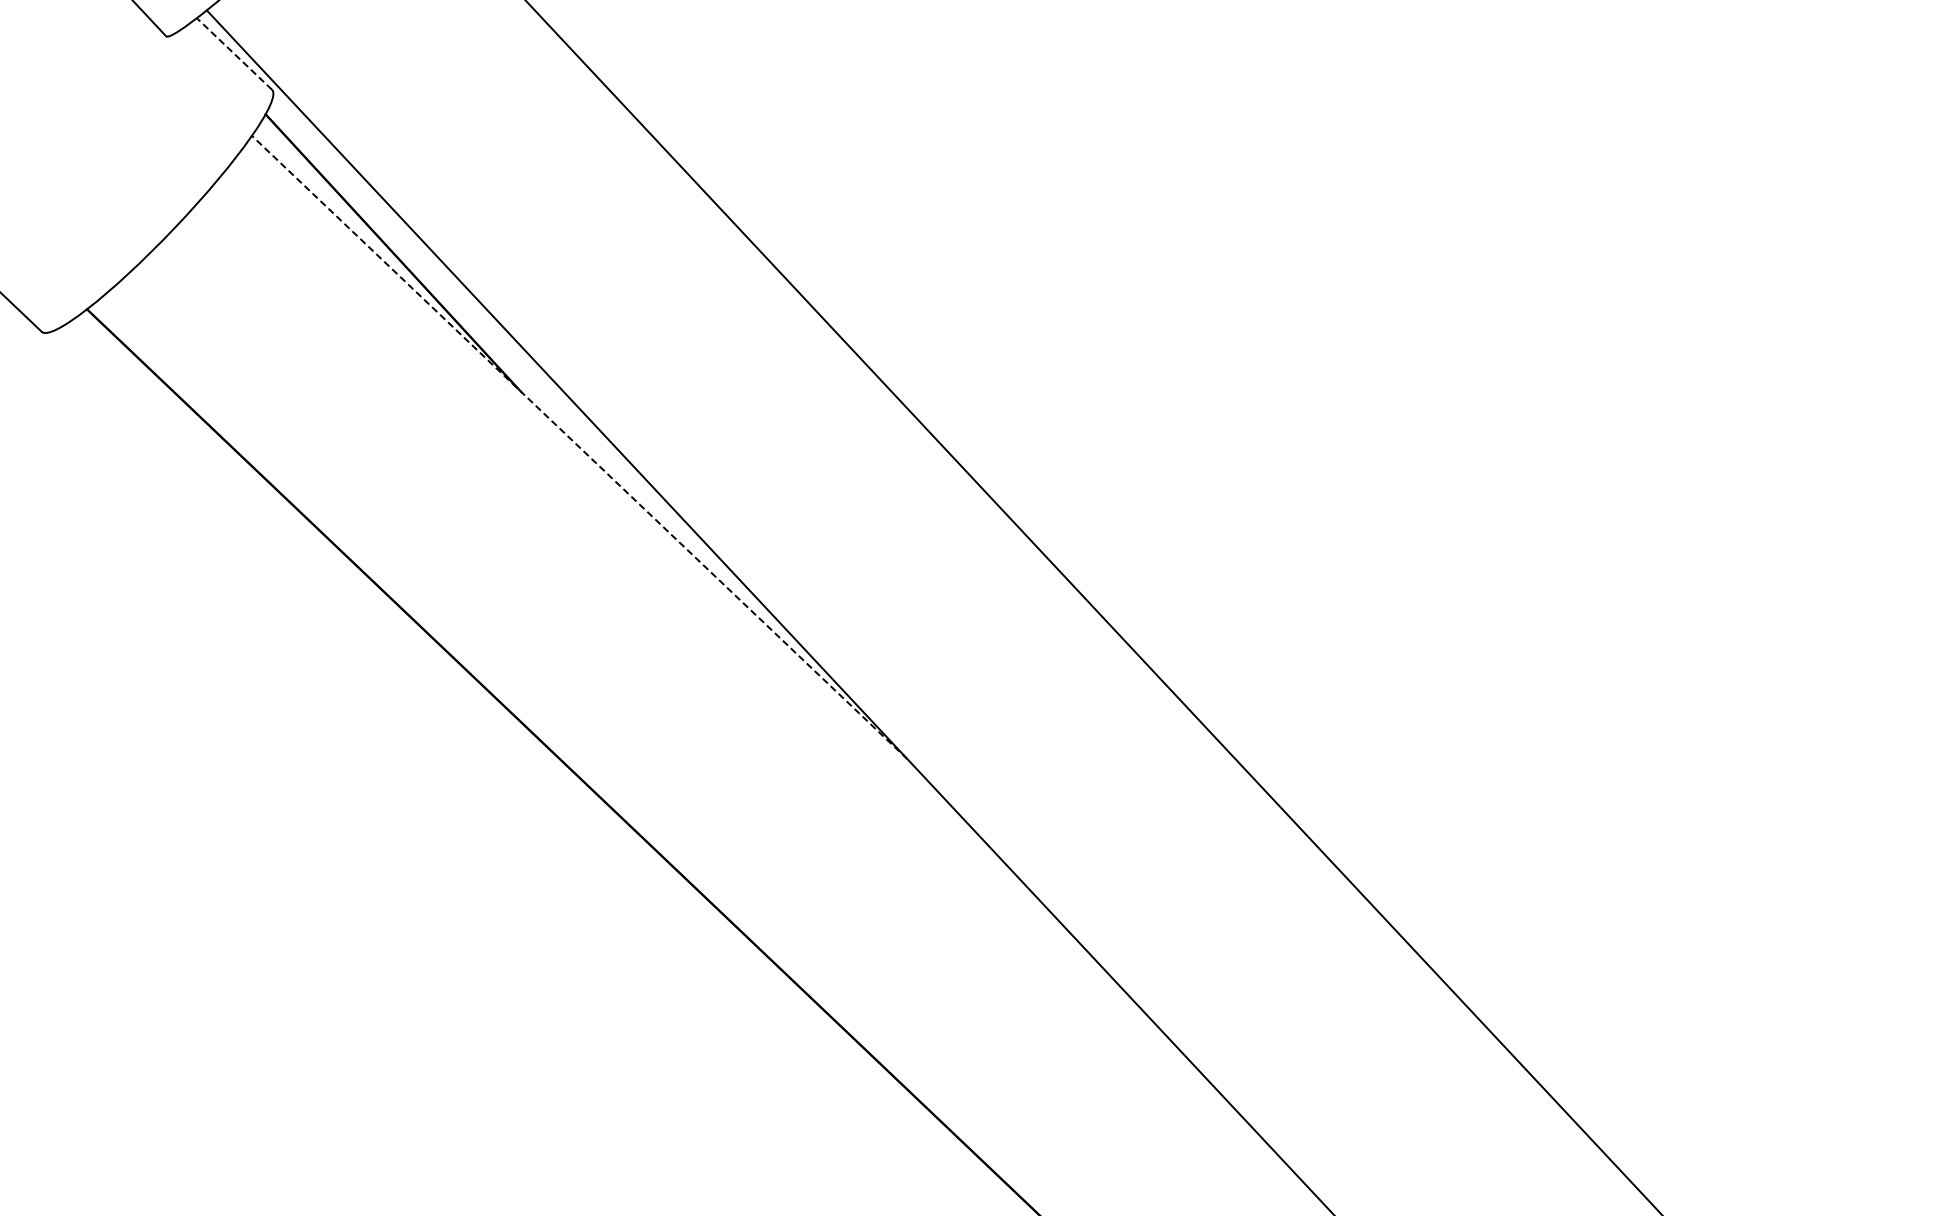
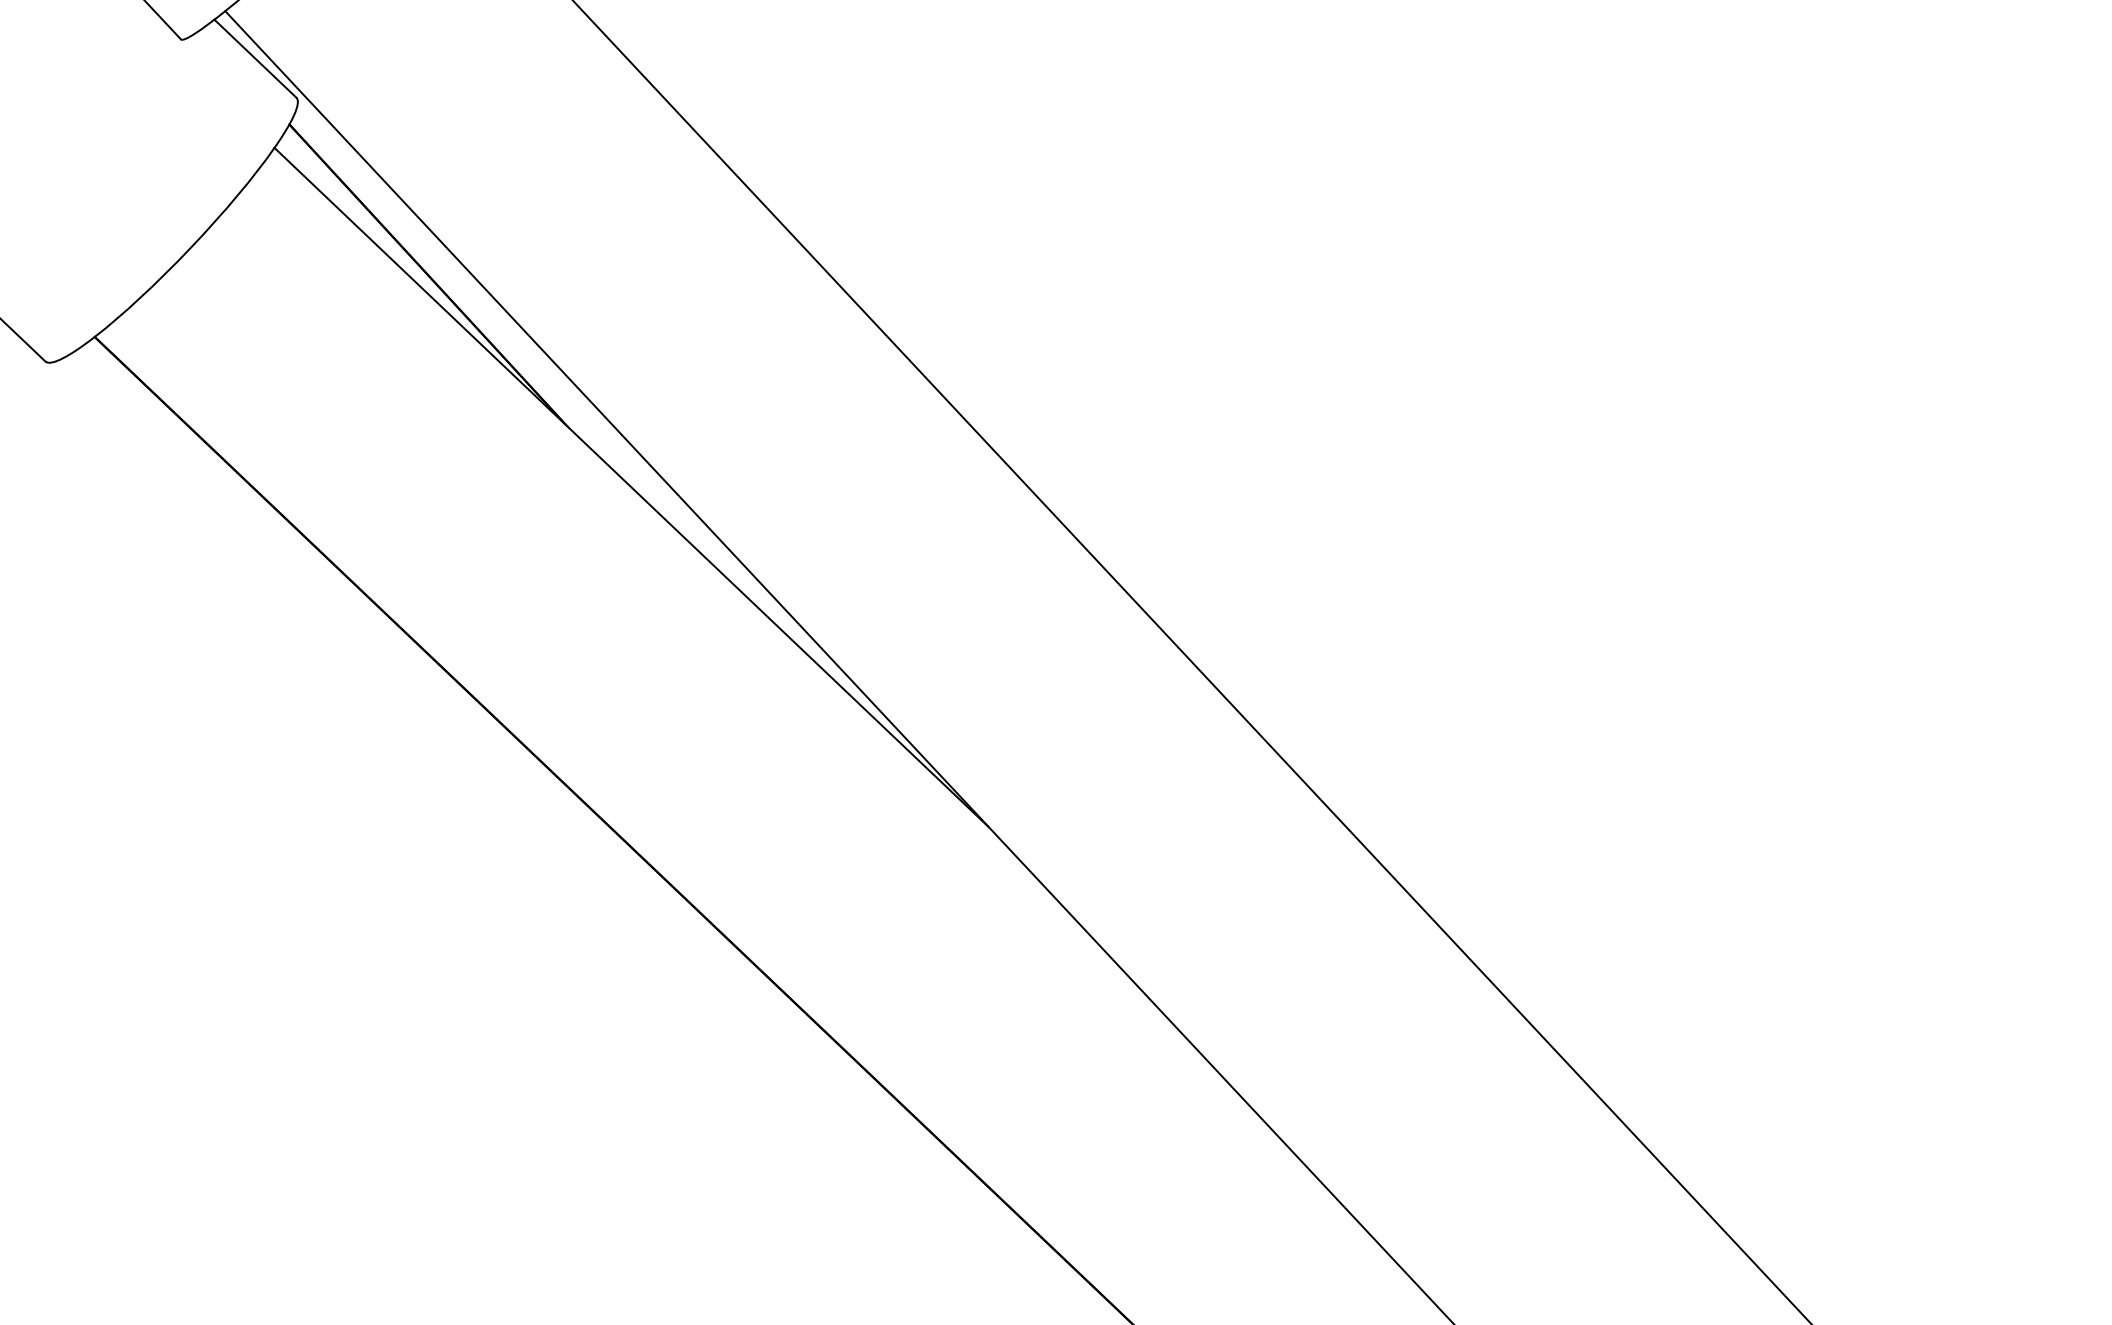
line: (234, 53) -> (255, 58), dashed -> solid
line: (579, 447) -> (631, 487), dashed -> solid

